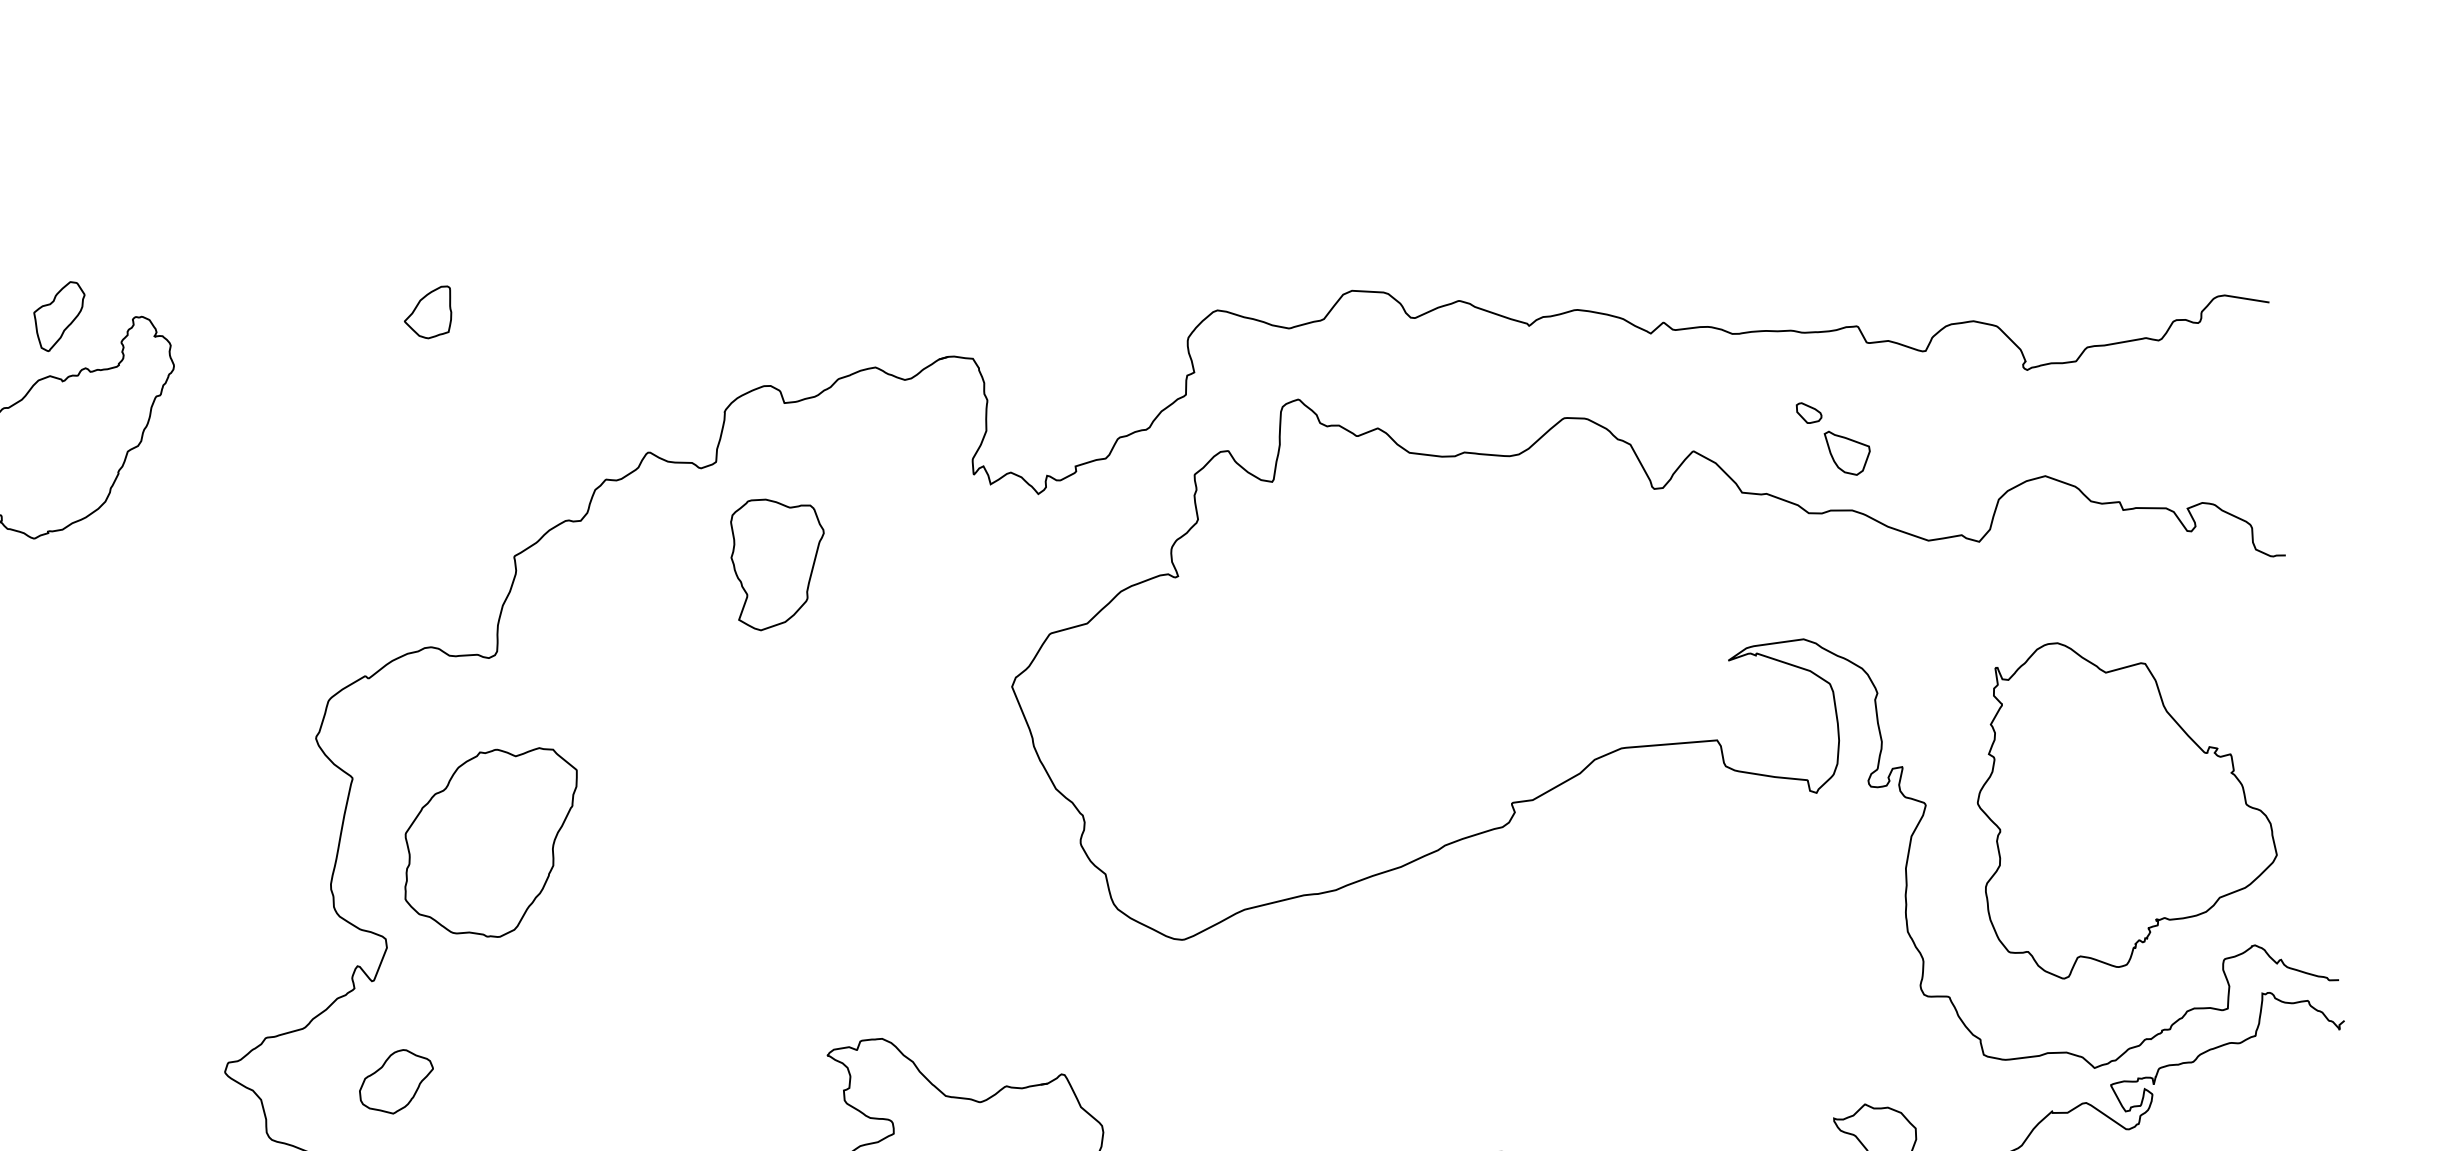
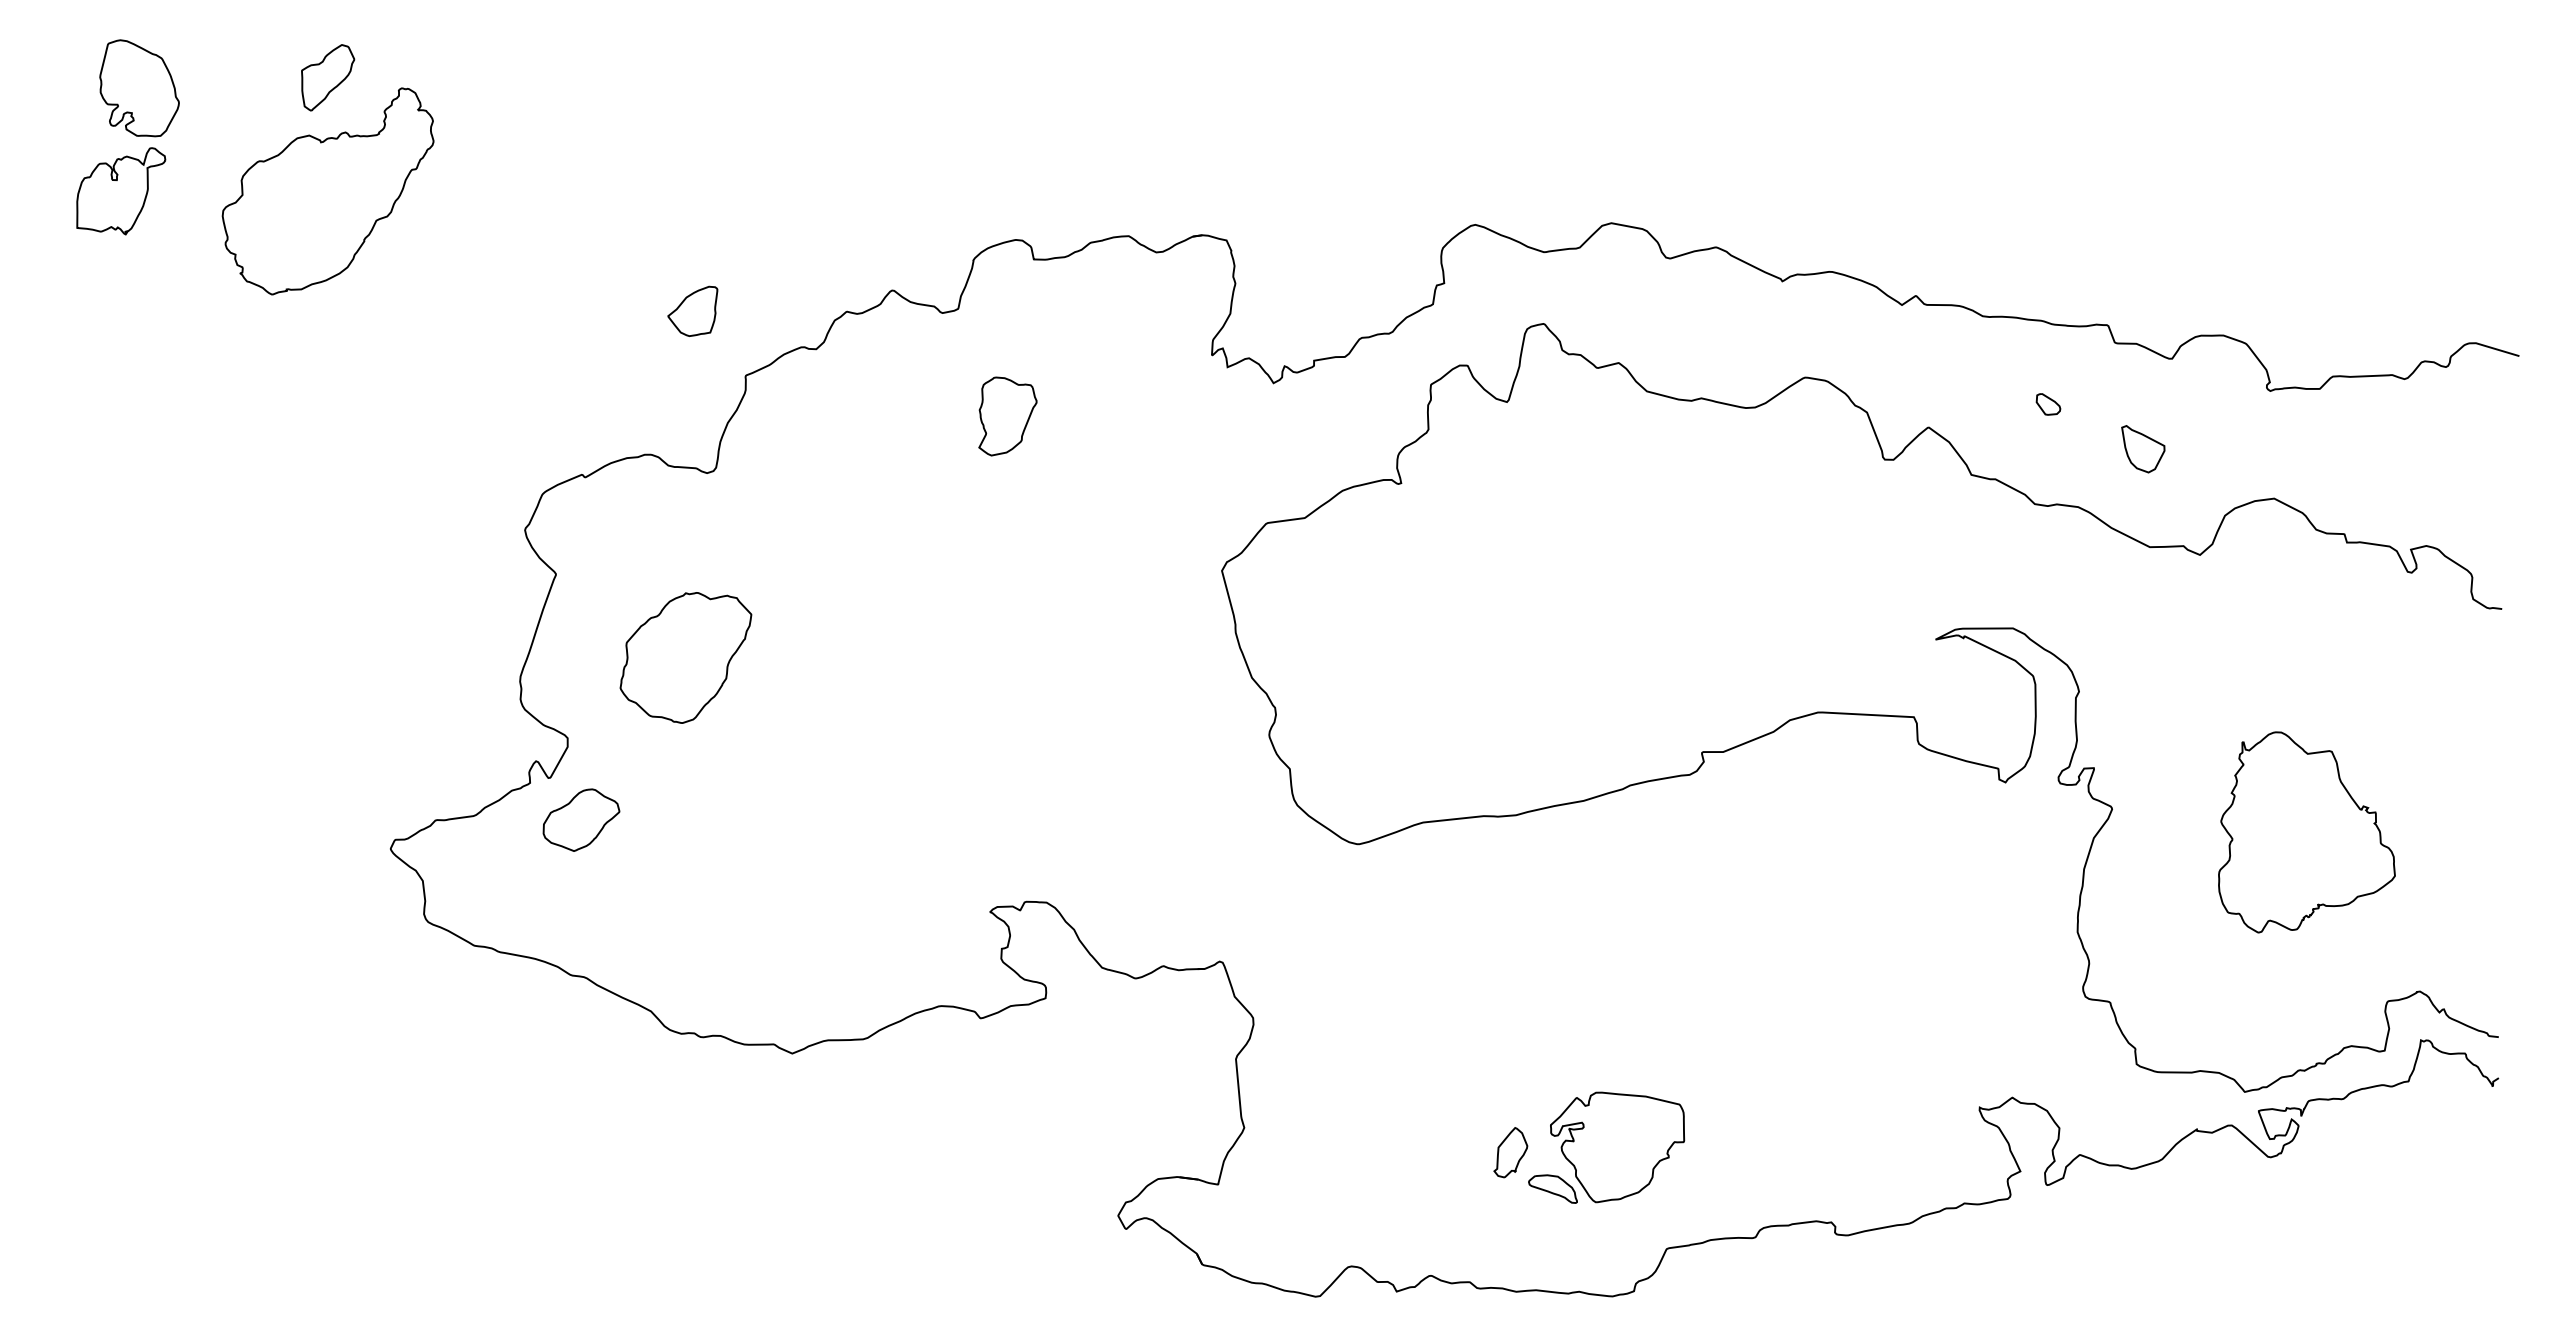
part: (428, 312) -> (692, 310), moved
part: (1848, 452) -> (2143, 449), moved
part: (779, 562) -> (1007, 416), size x0.6
part: (2121, 802) -> (2306, 832), size x0.6
part: (491, 843) -> (685, 657), size x0.7
part: (396, 1081) -> (581, 819), moved

